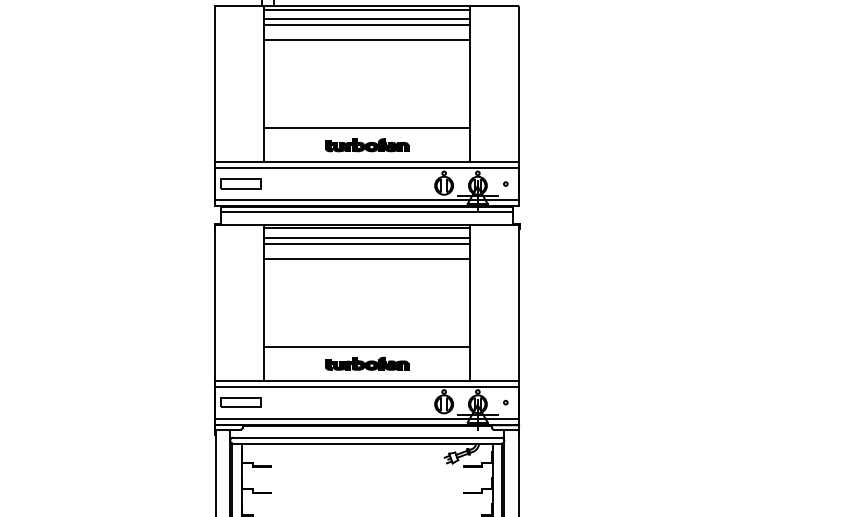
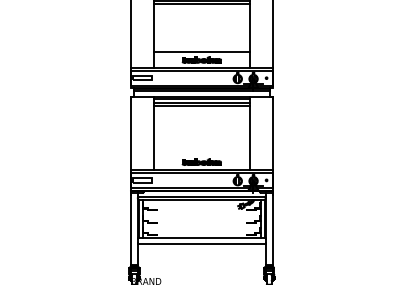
line: (366, 39) -> (201, 10), removed
line: (366, 259) -> (201, 113), removed
line: (366, 347) -> (201, 154), removed

